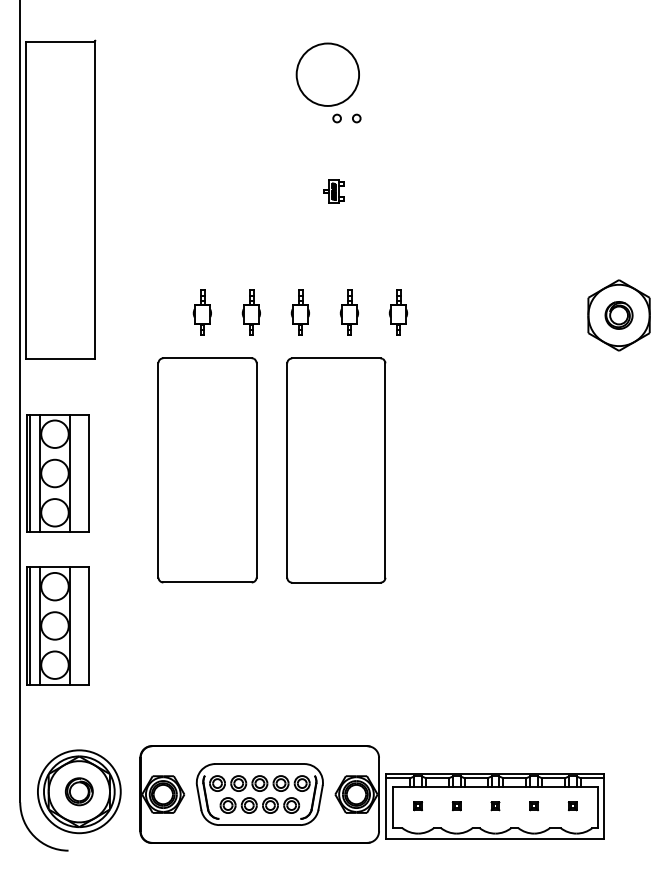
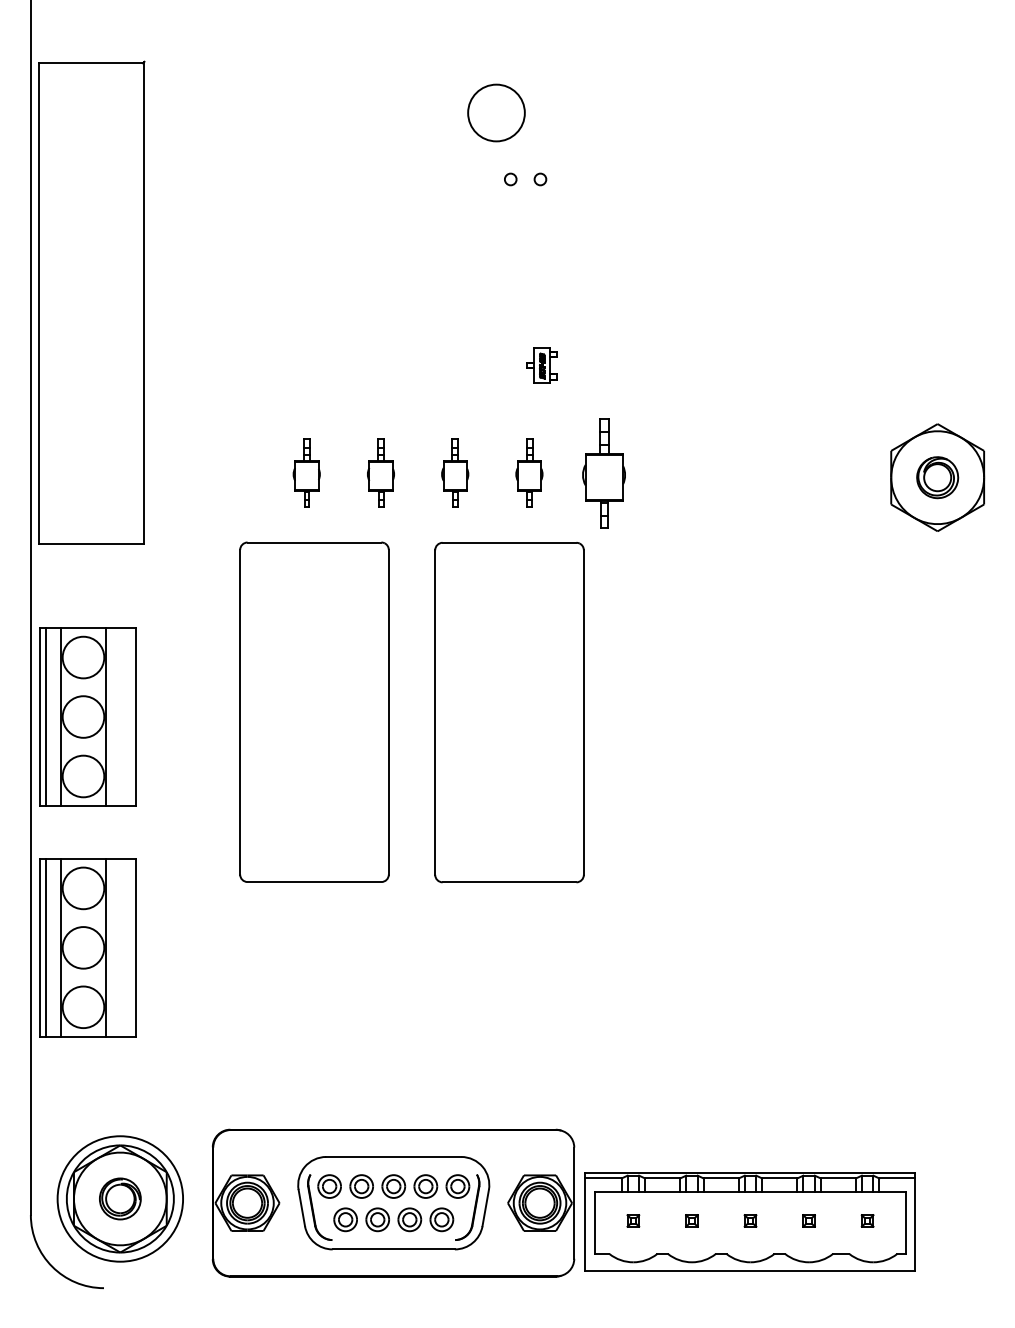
circle: (327, 74) -> (496, 112), size x0.6
part: (333, 191) -> (541, 365), moved
part: (397, 312) -> (602, 473), size x1.6

